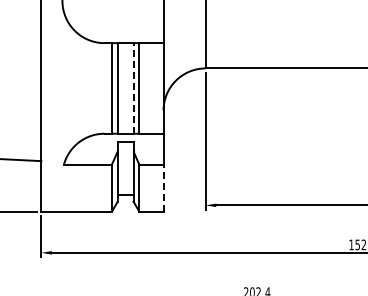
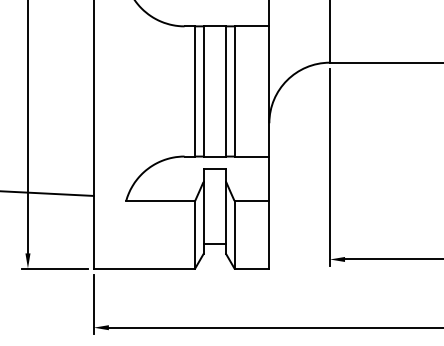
line: (133, 87) -> (226, 90), dashed -> solid
line: (163, 188) -> (269, 235), dashed -> solid

